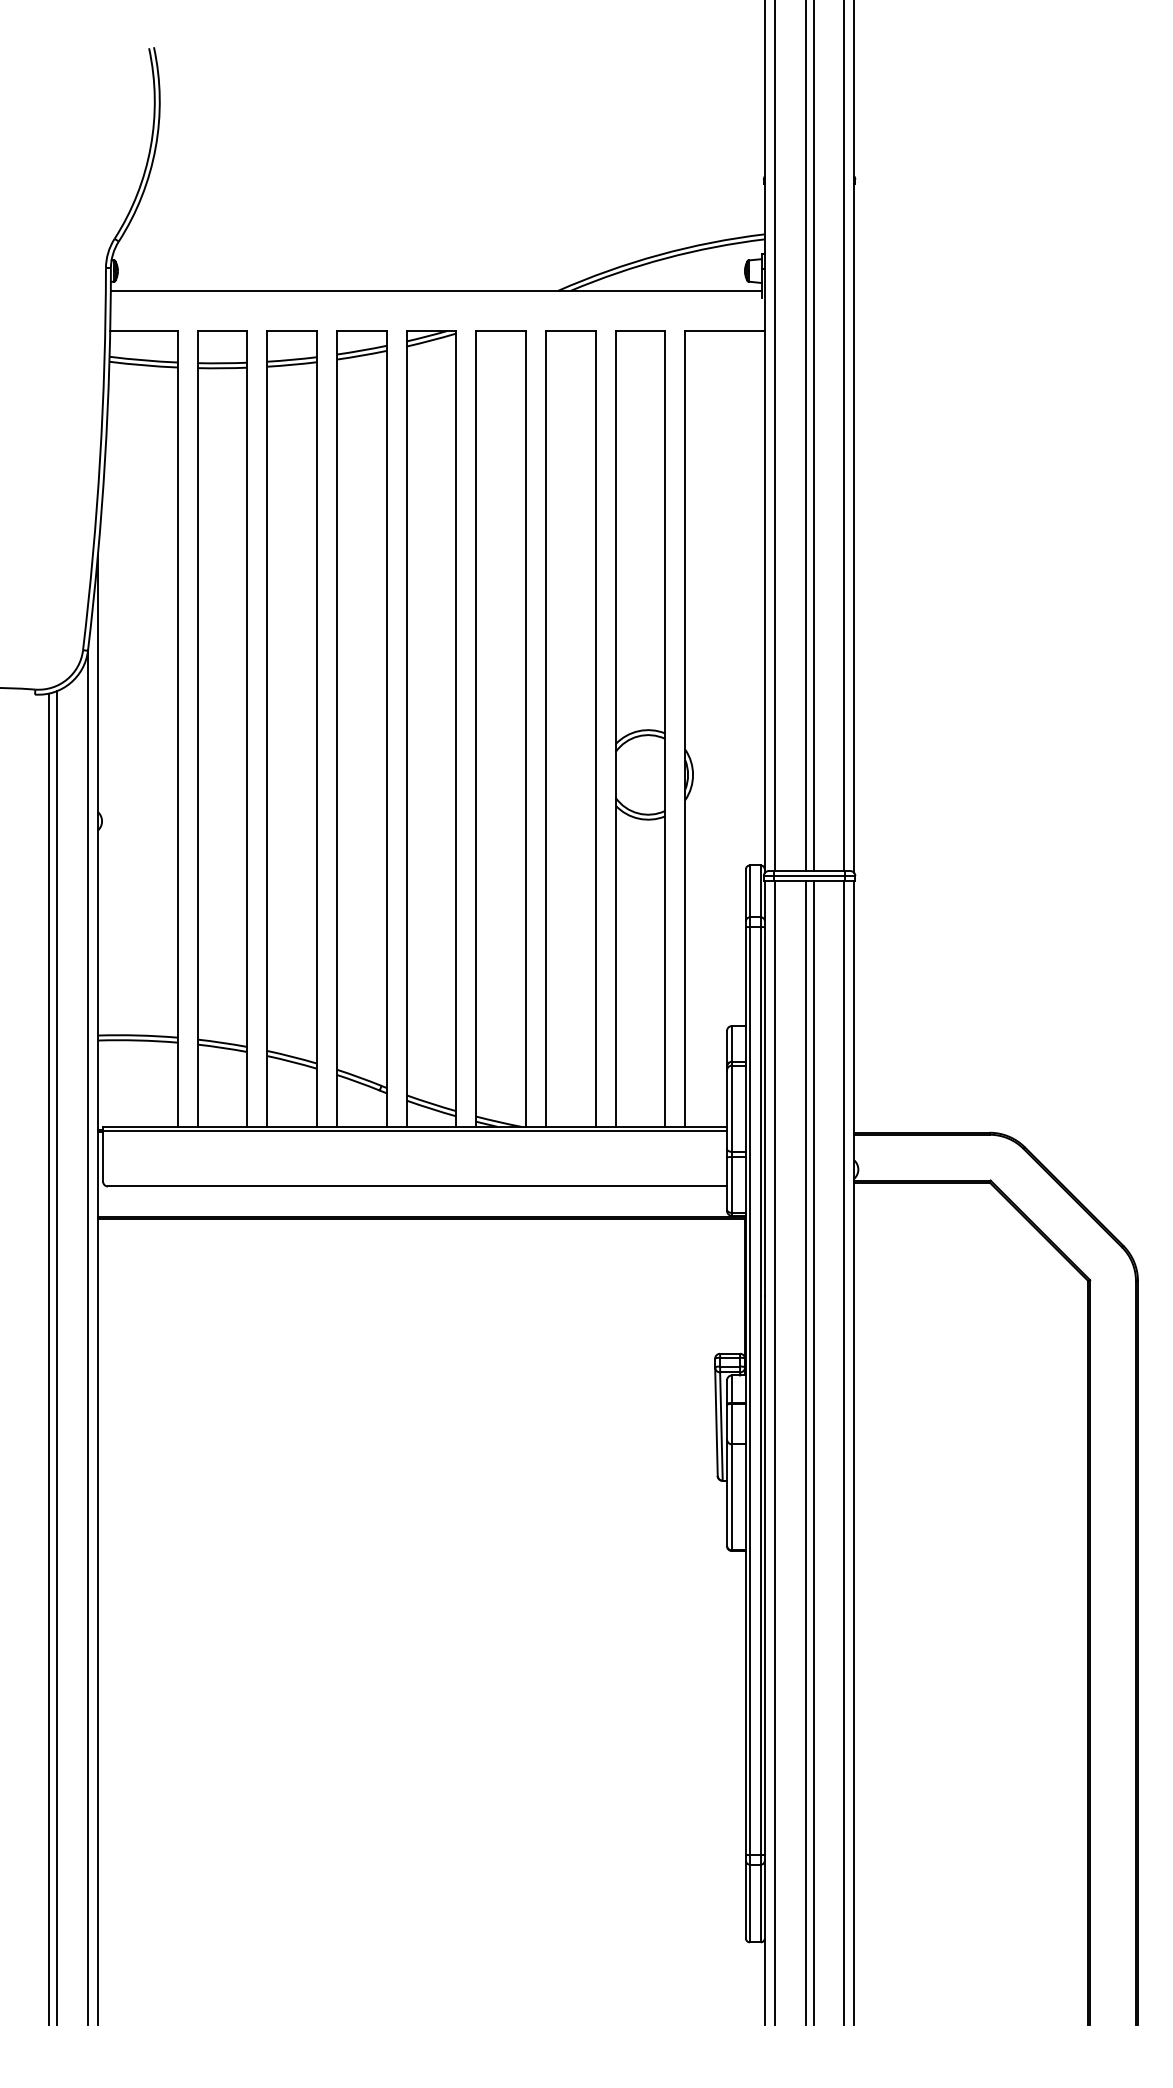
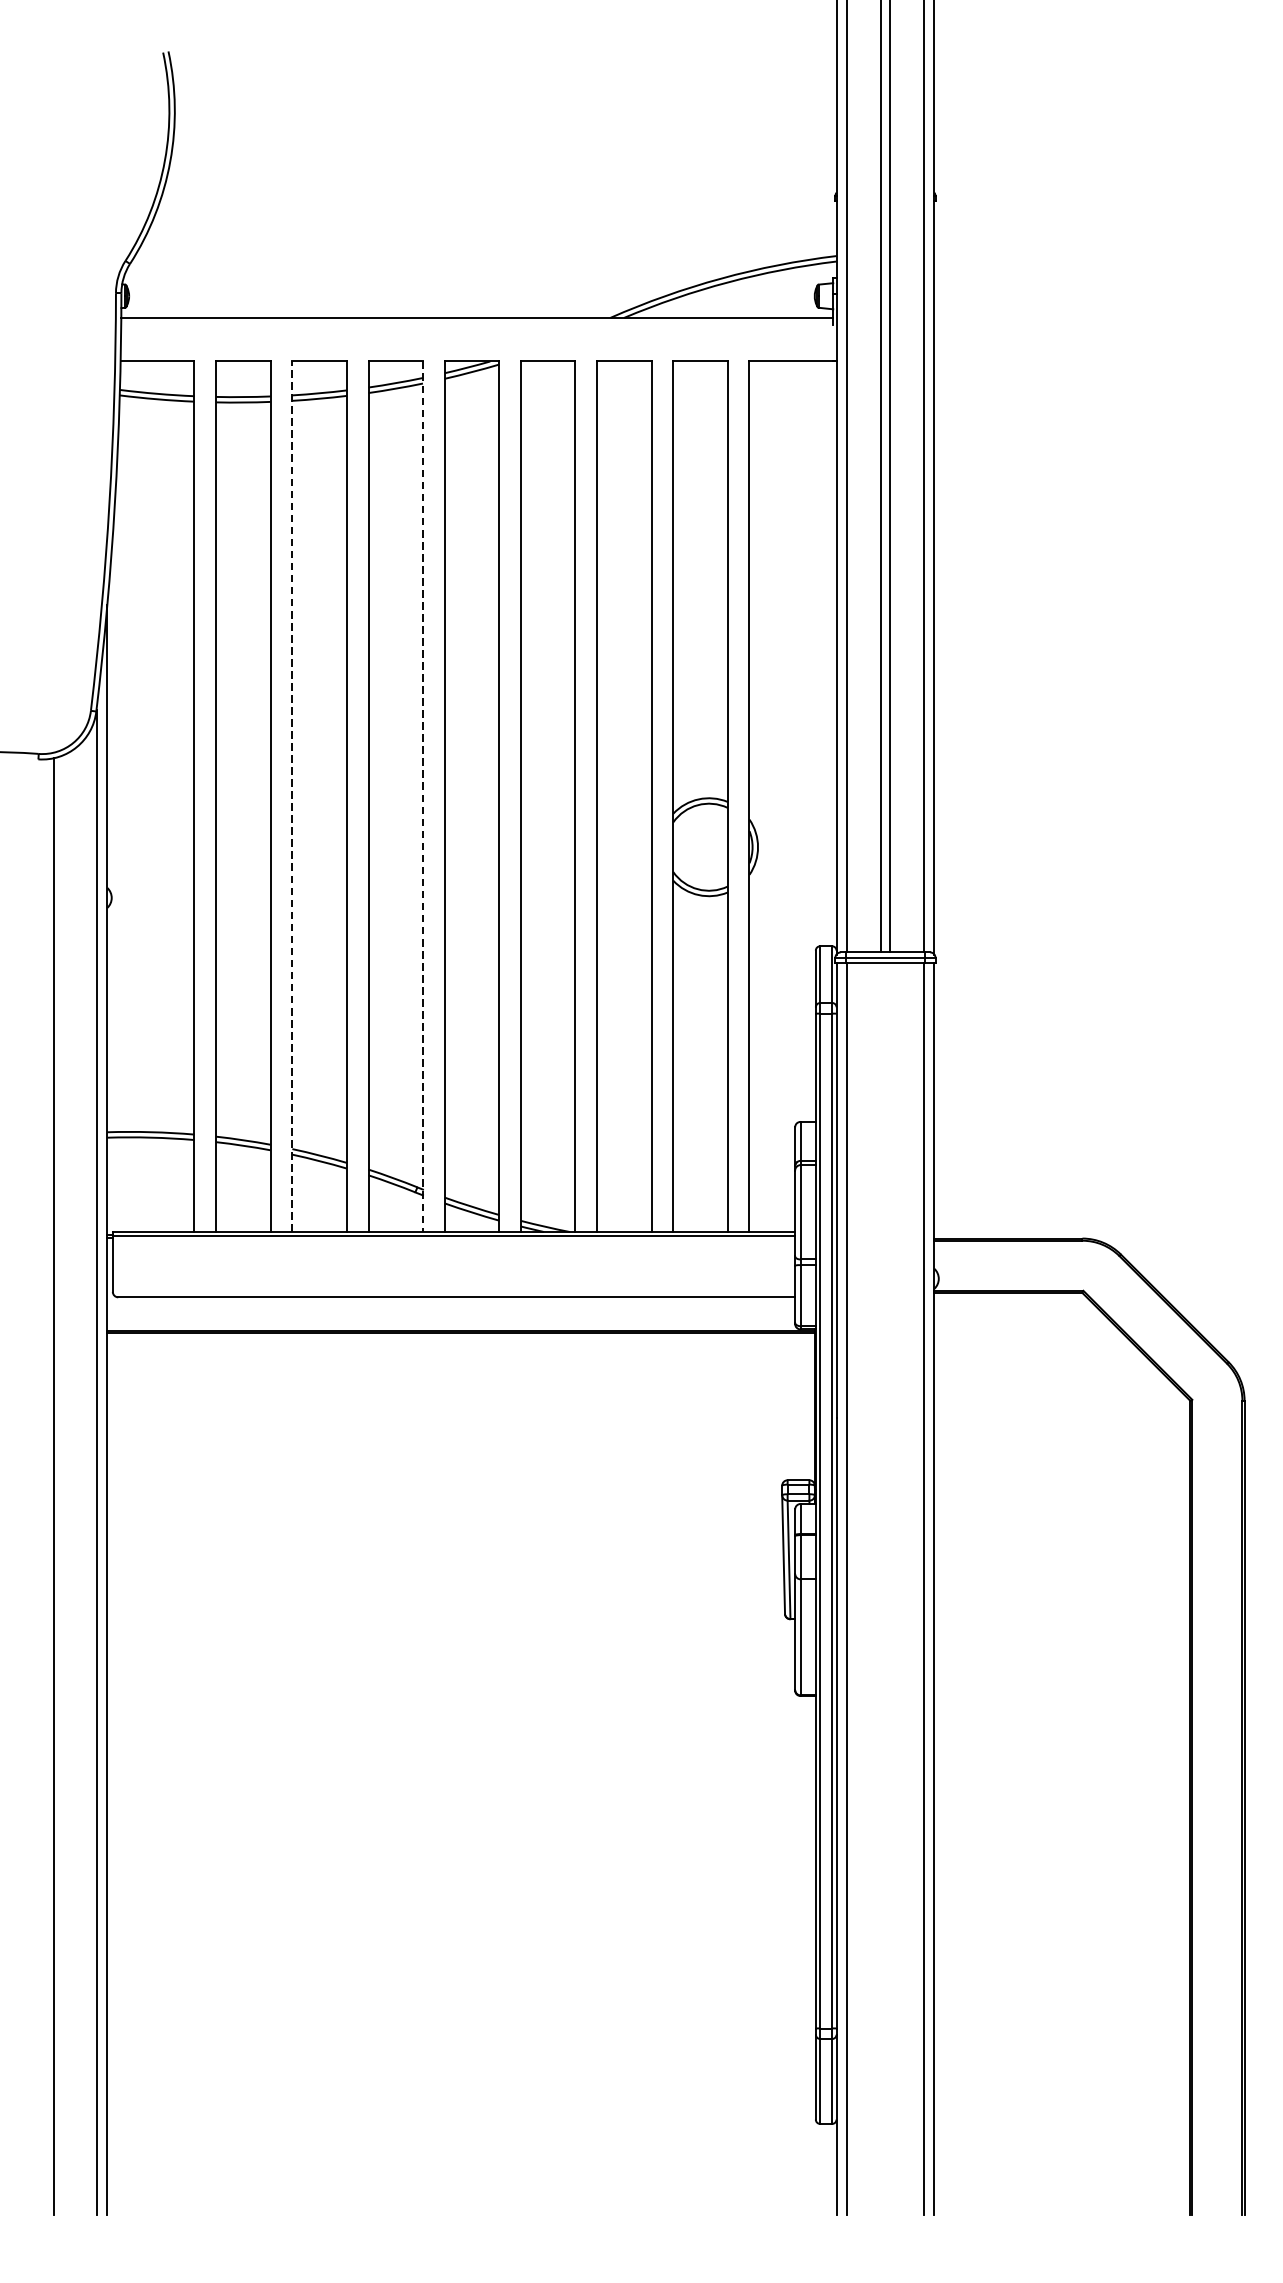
line: (267, 728) -> (292, 796), solid -> dashed
line: (386, 729) -> (422, 797), solid -> dashed
line: (57, 1358) -> (62, 1485), removed
line: (805, 1453) -> (880, 1589), removed
line: (813, 1453) -> (889, 1589), removed

